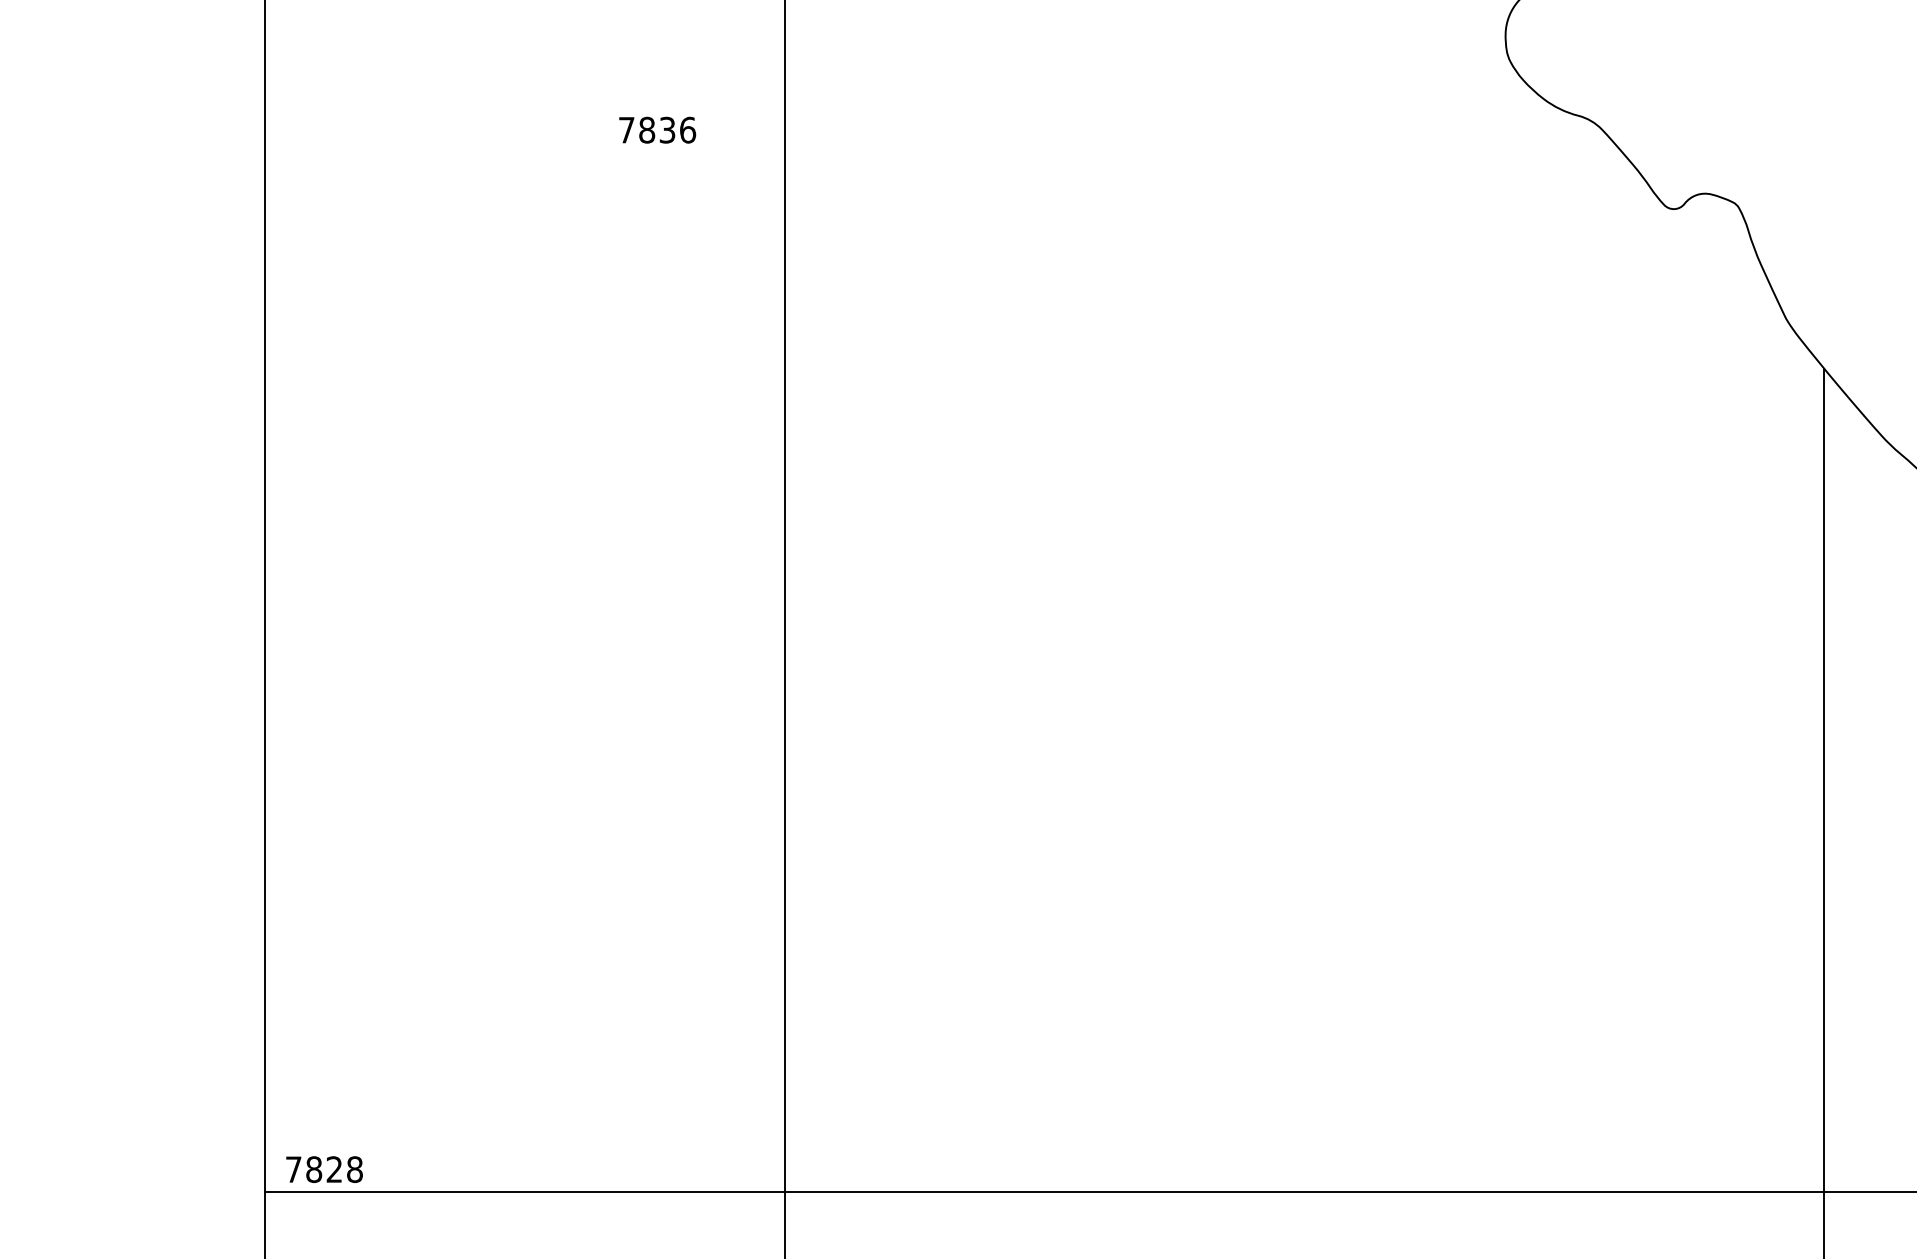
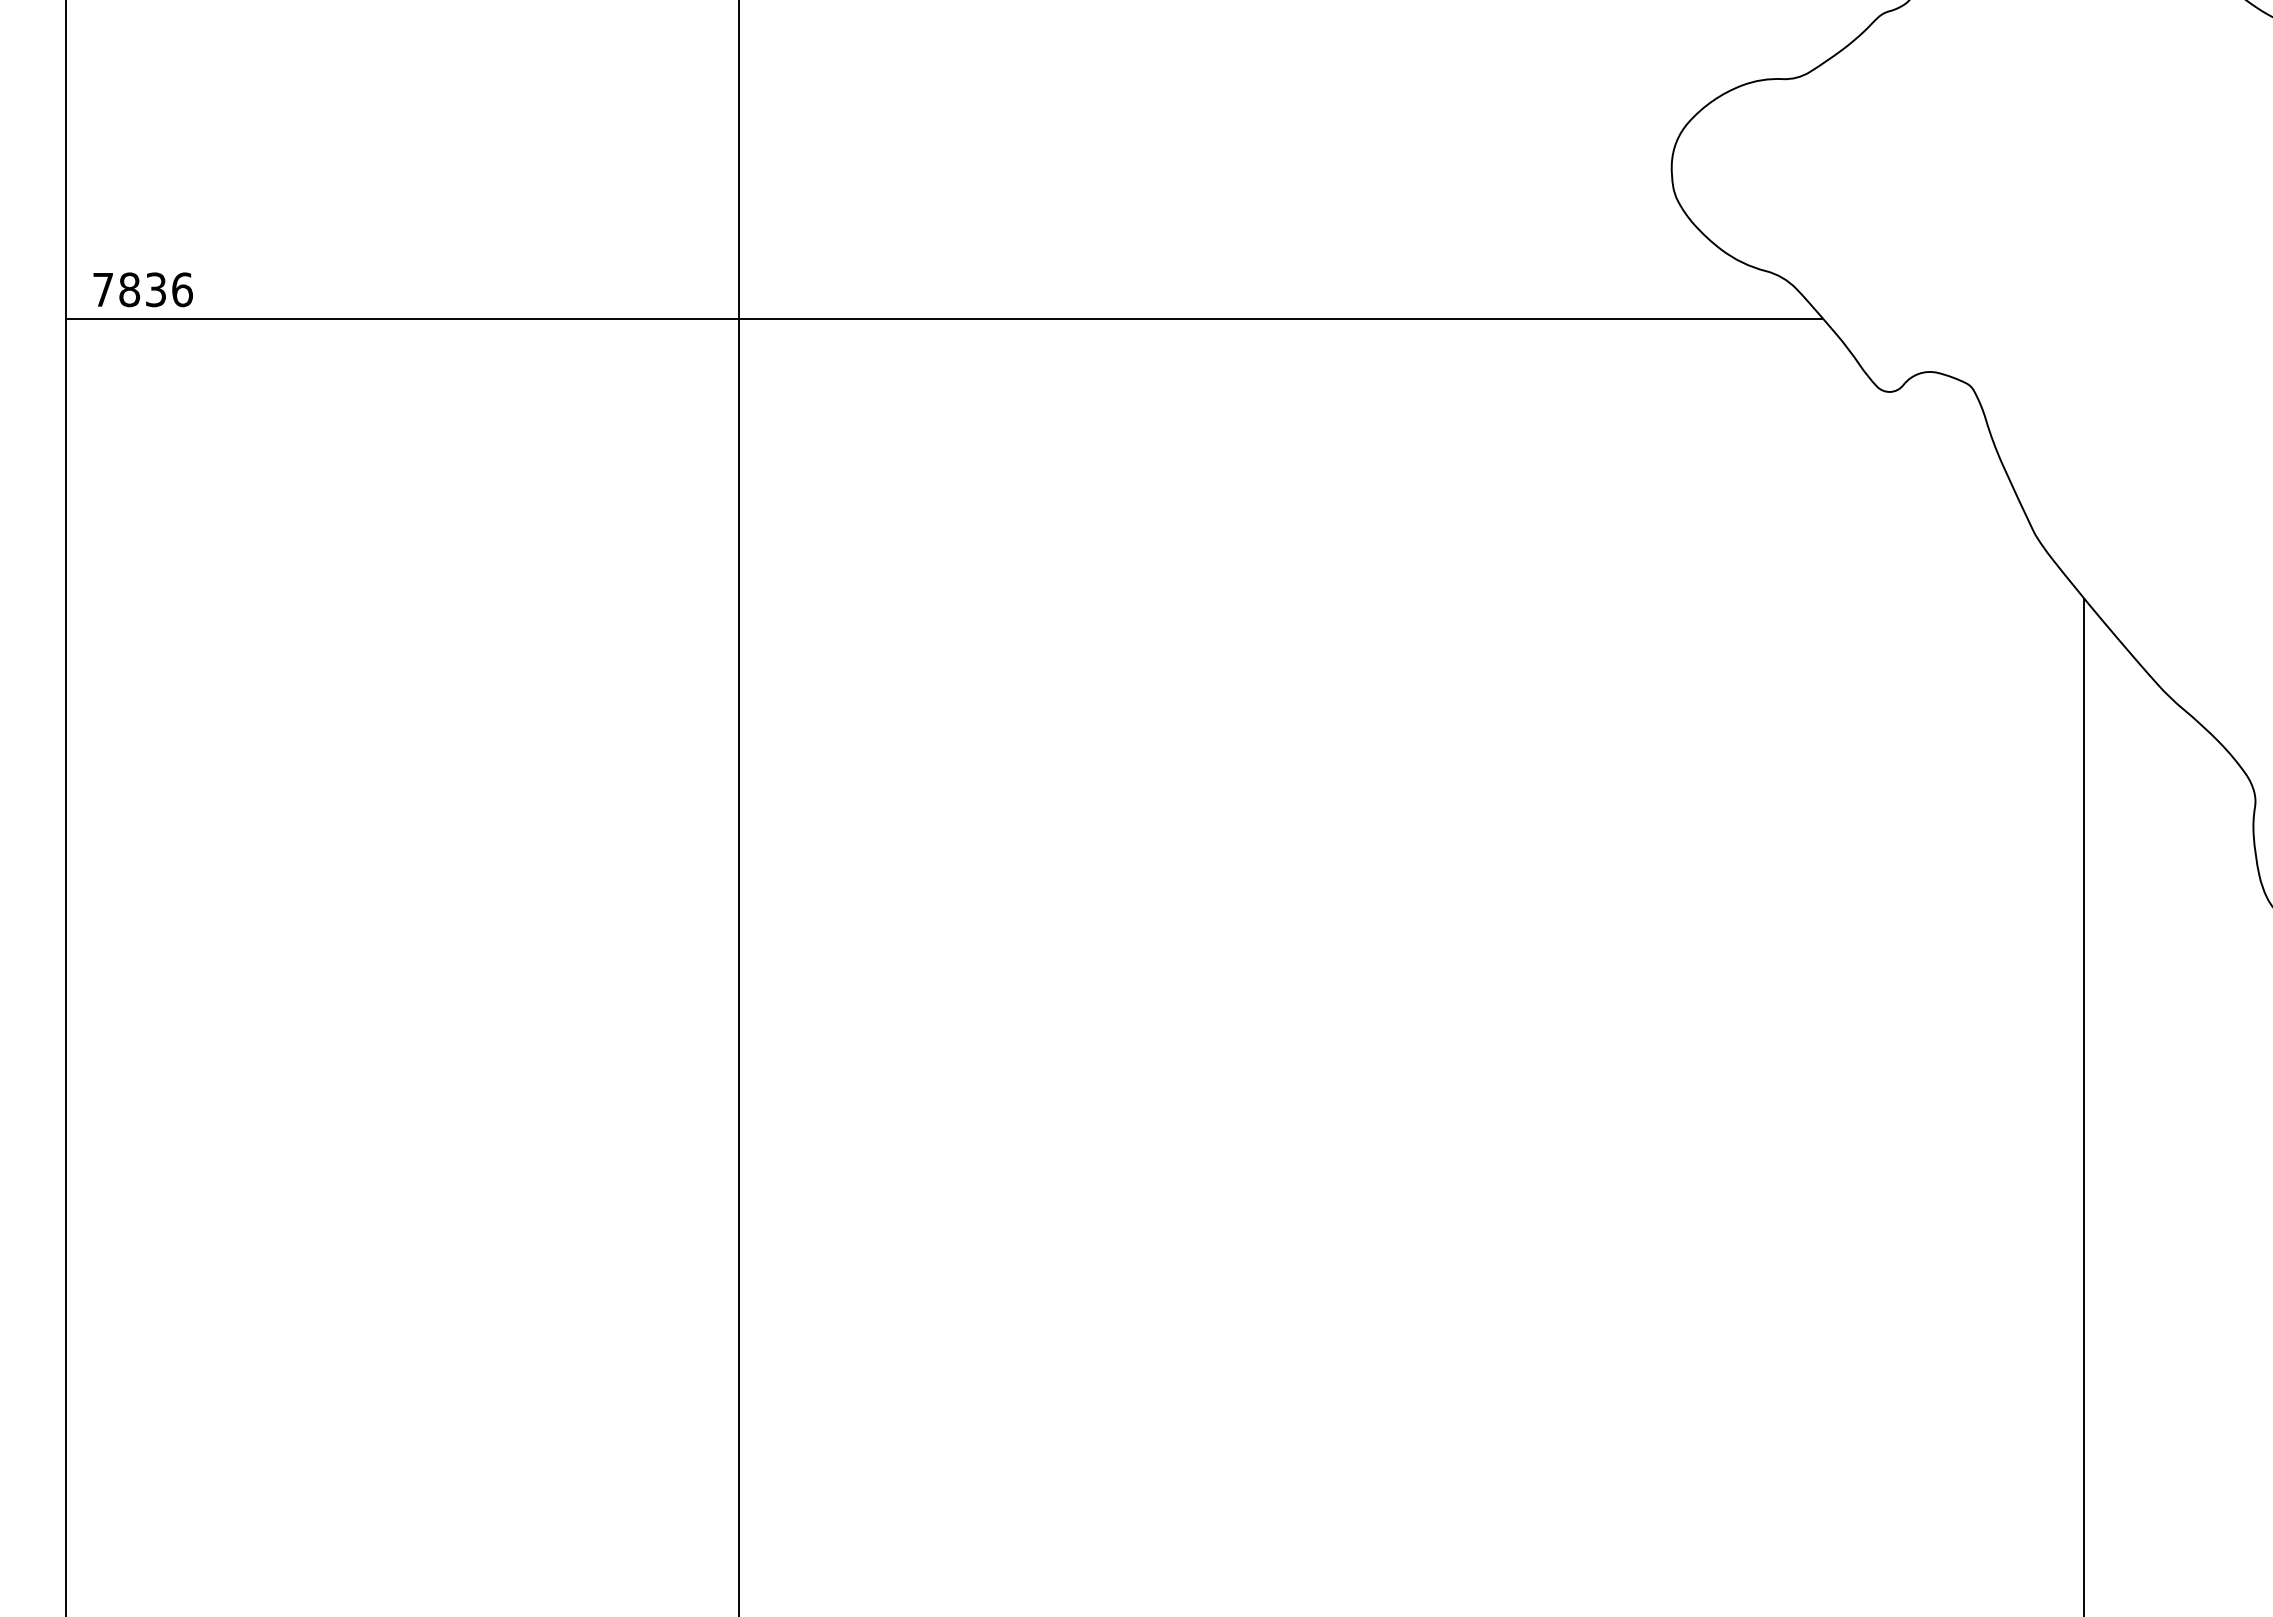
text: (657, 129) -> (143, 288), moved
line: (943, 152) -> (944, 318), added

